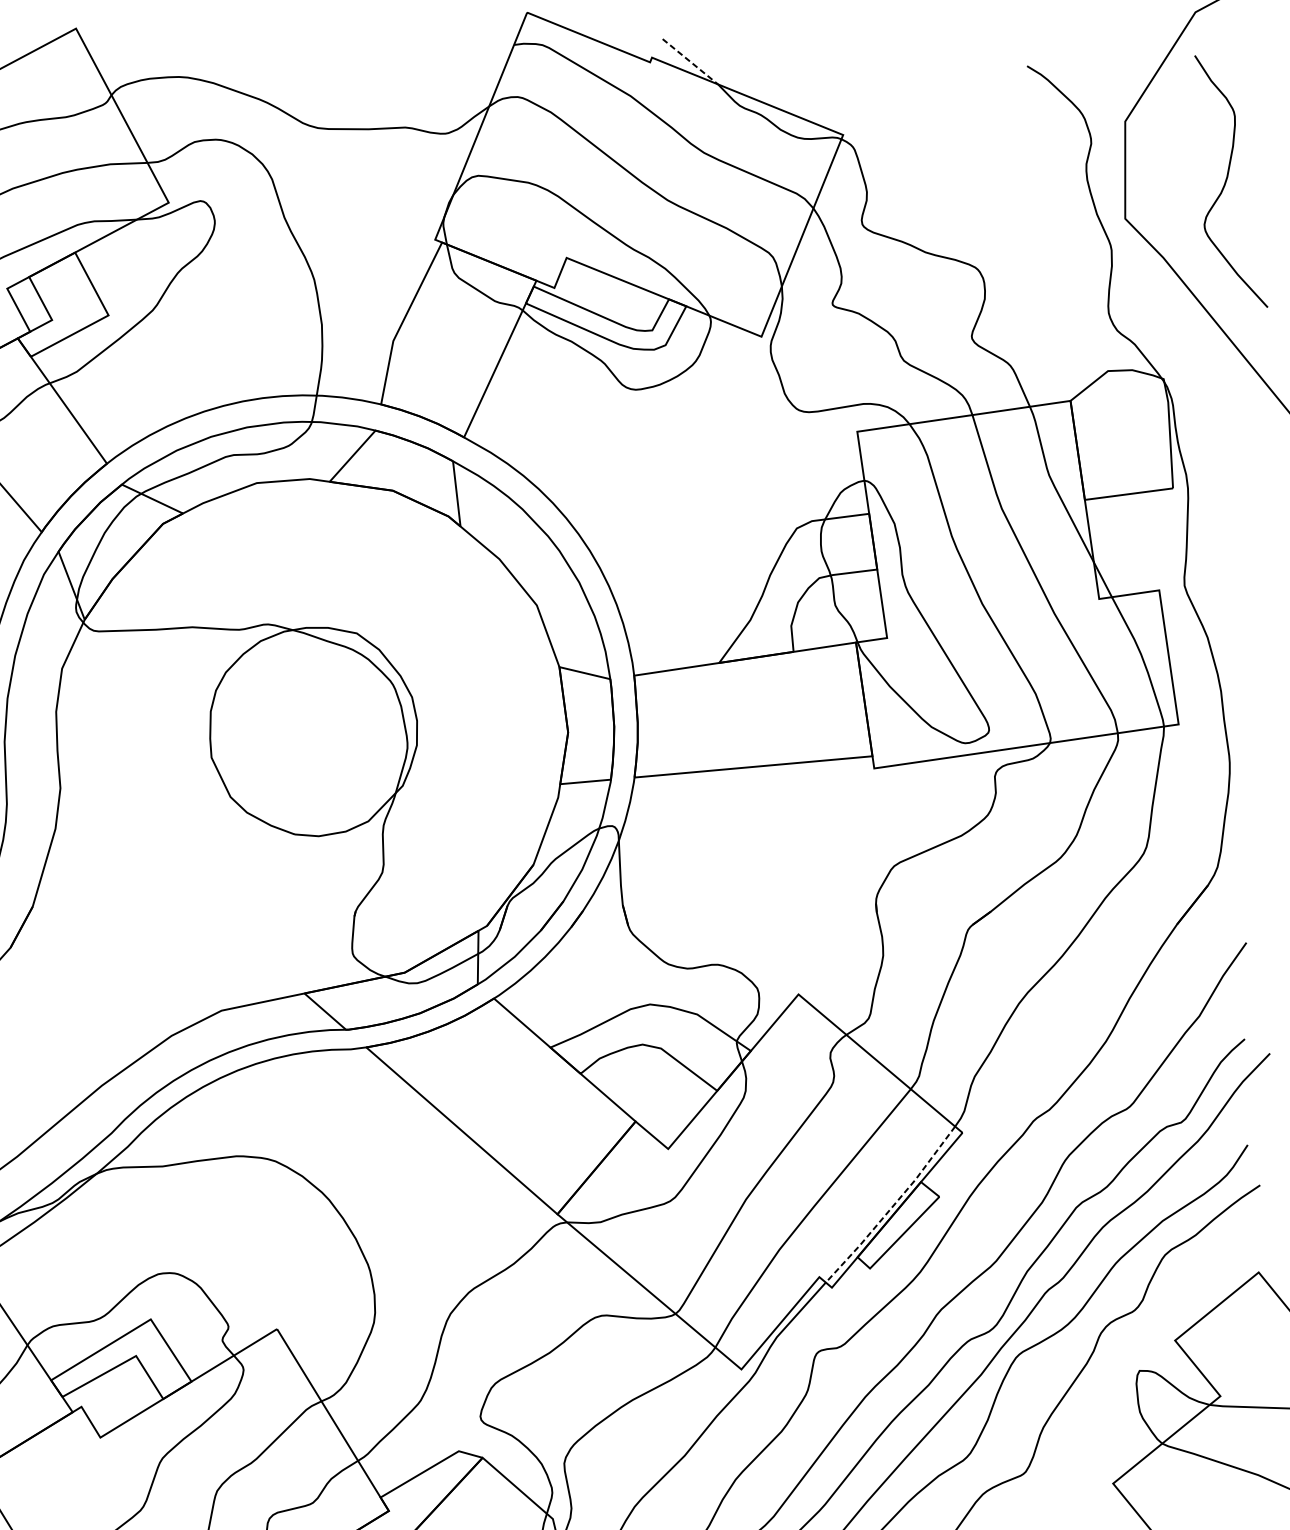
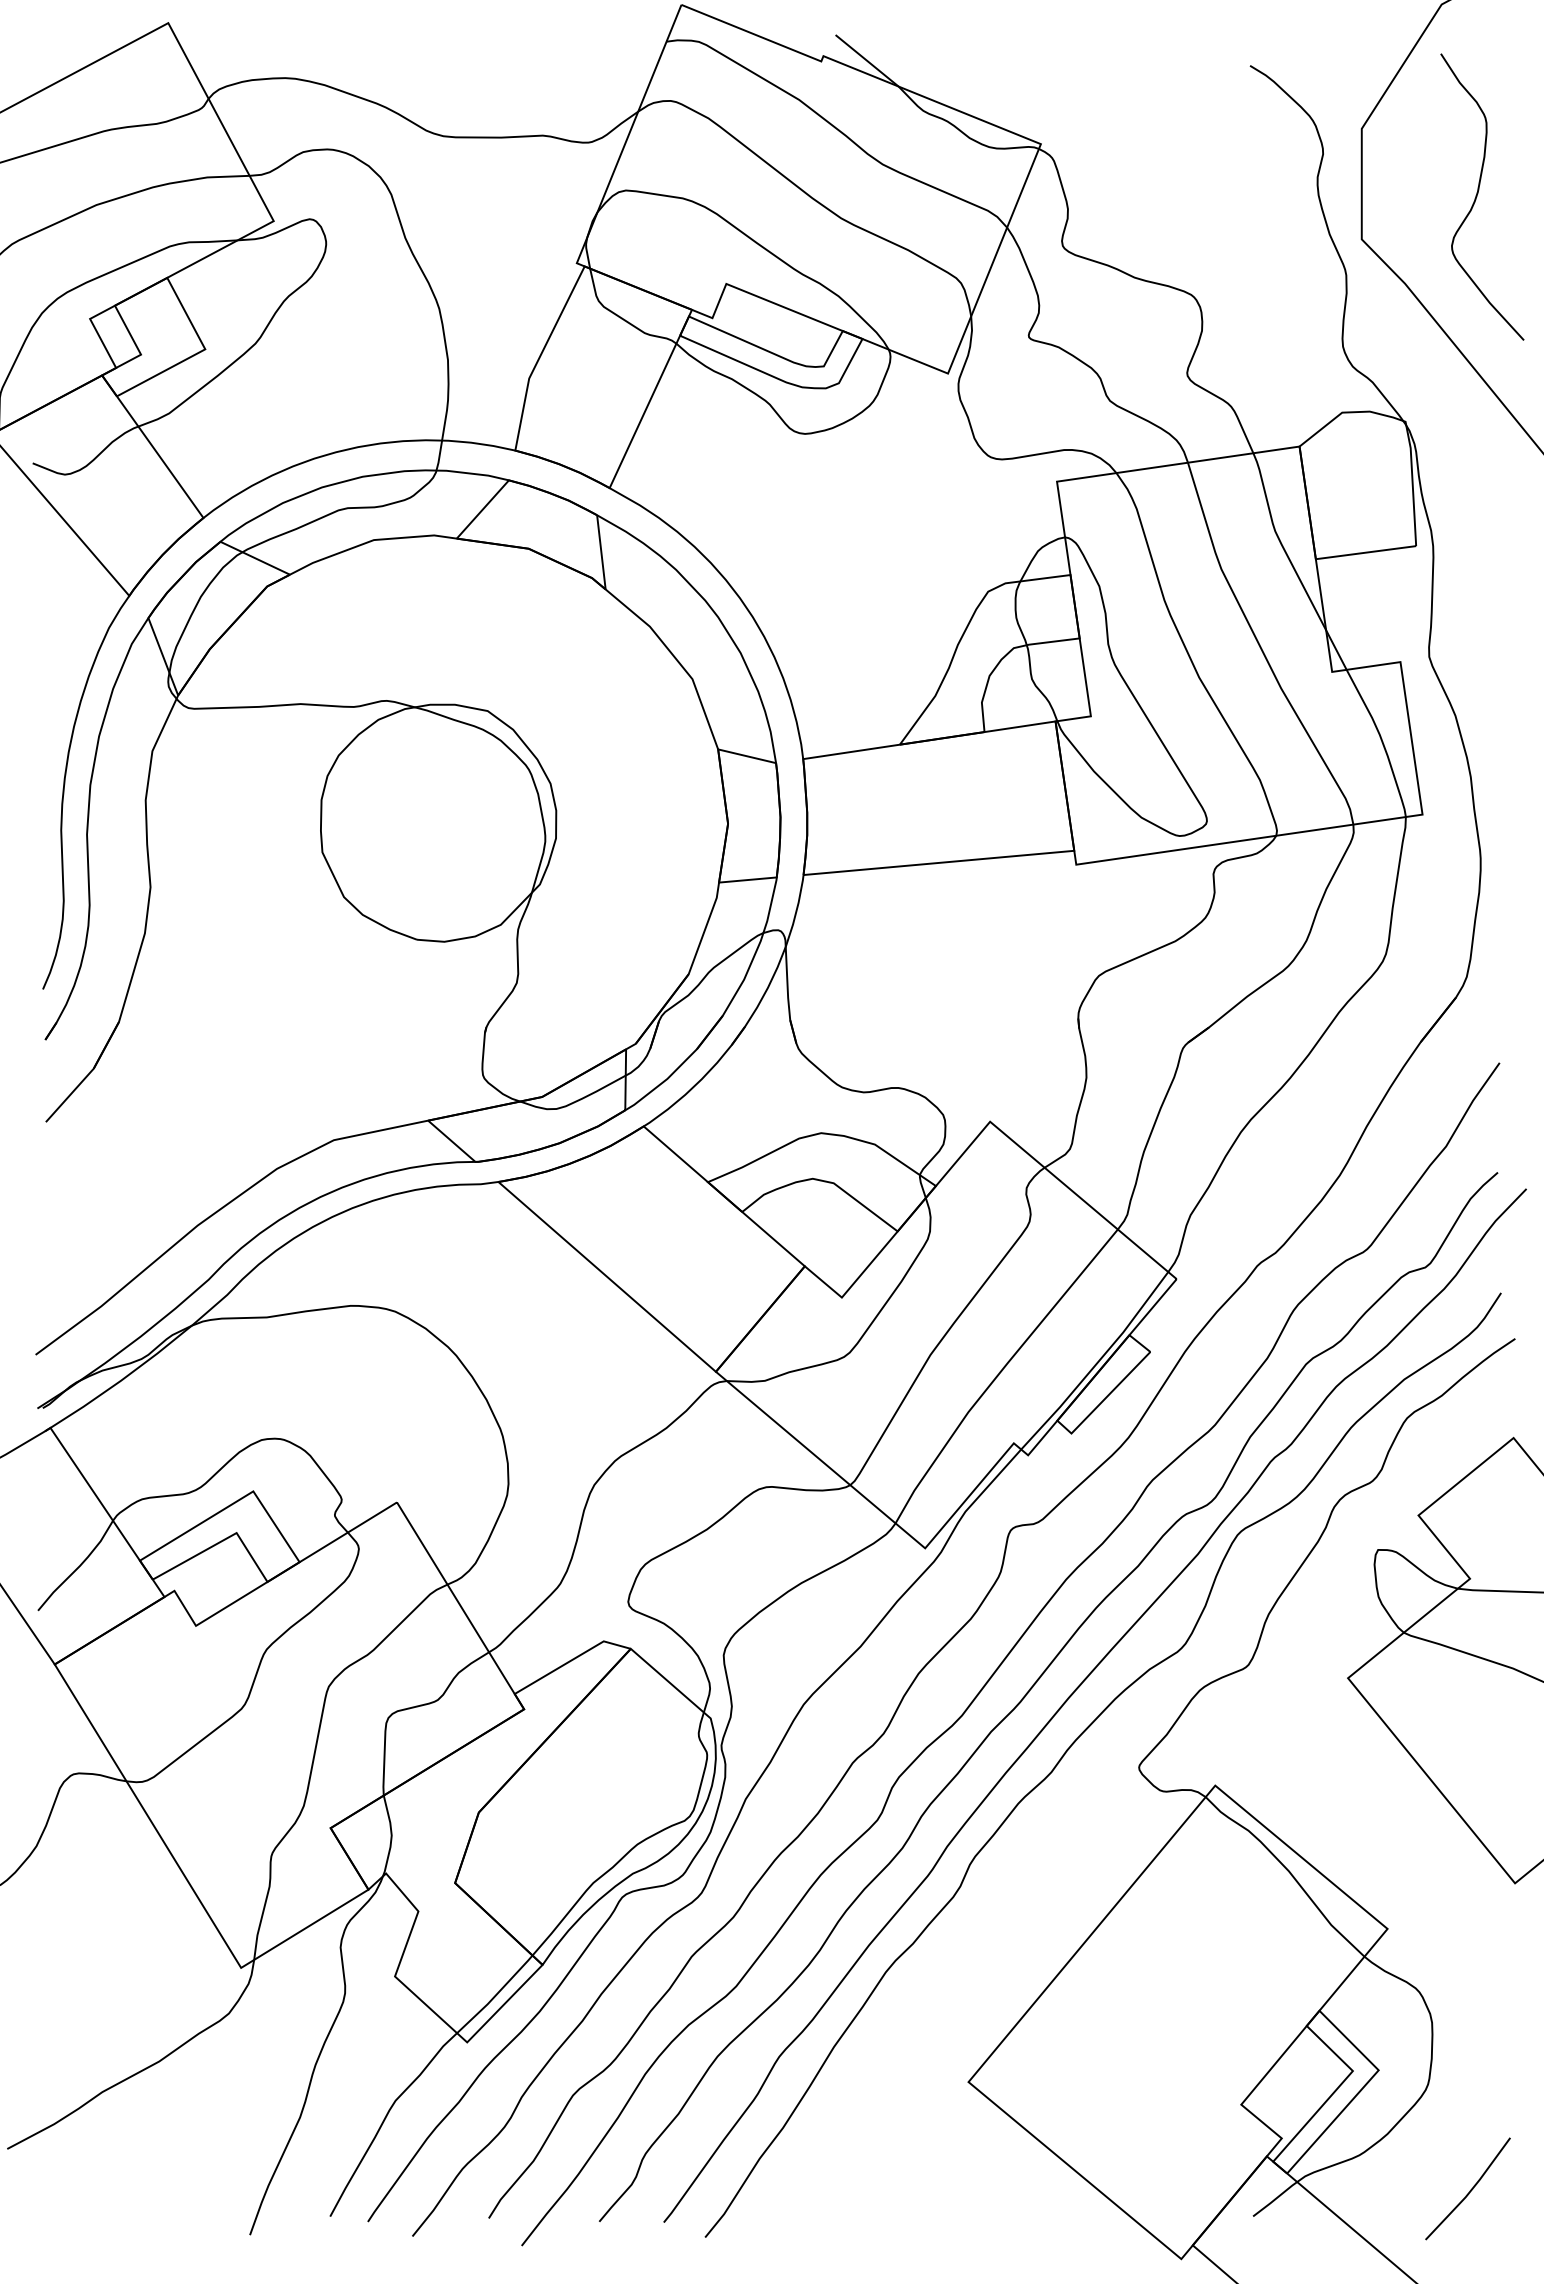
line: (690, 61) -> (867, 60), dashed -> solid
line: (892, 1206) -> (1097, 1362), dashed -> solid

